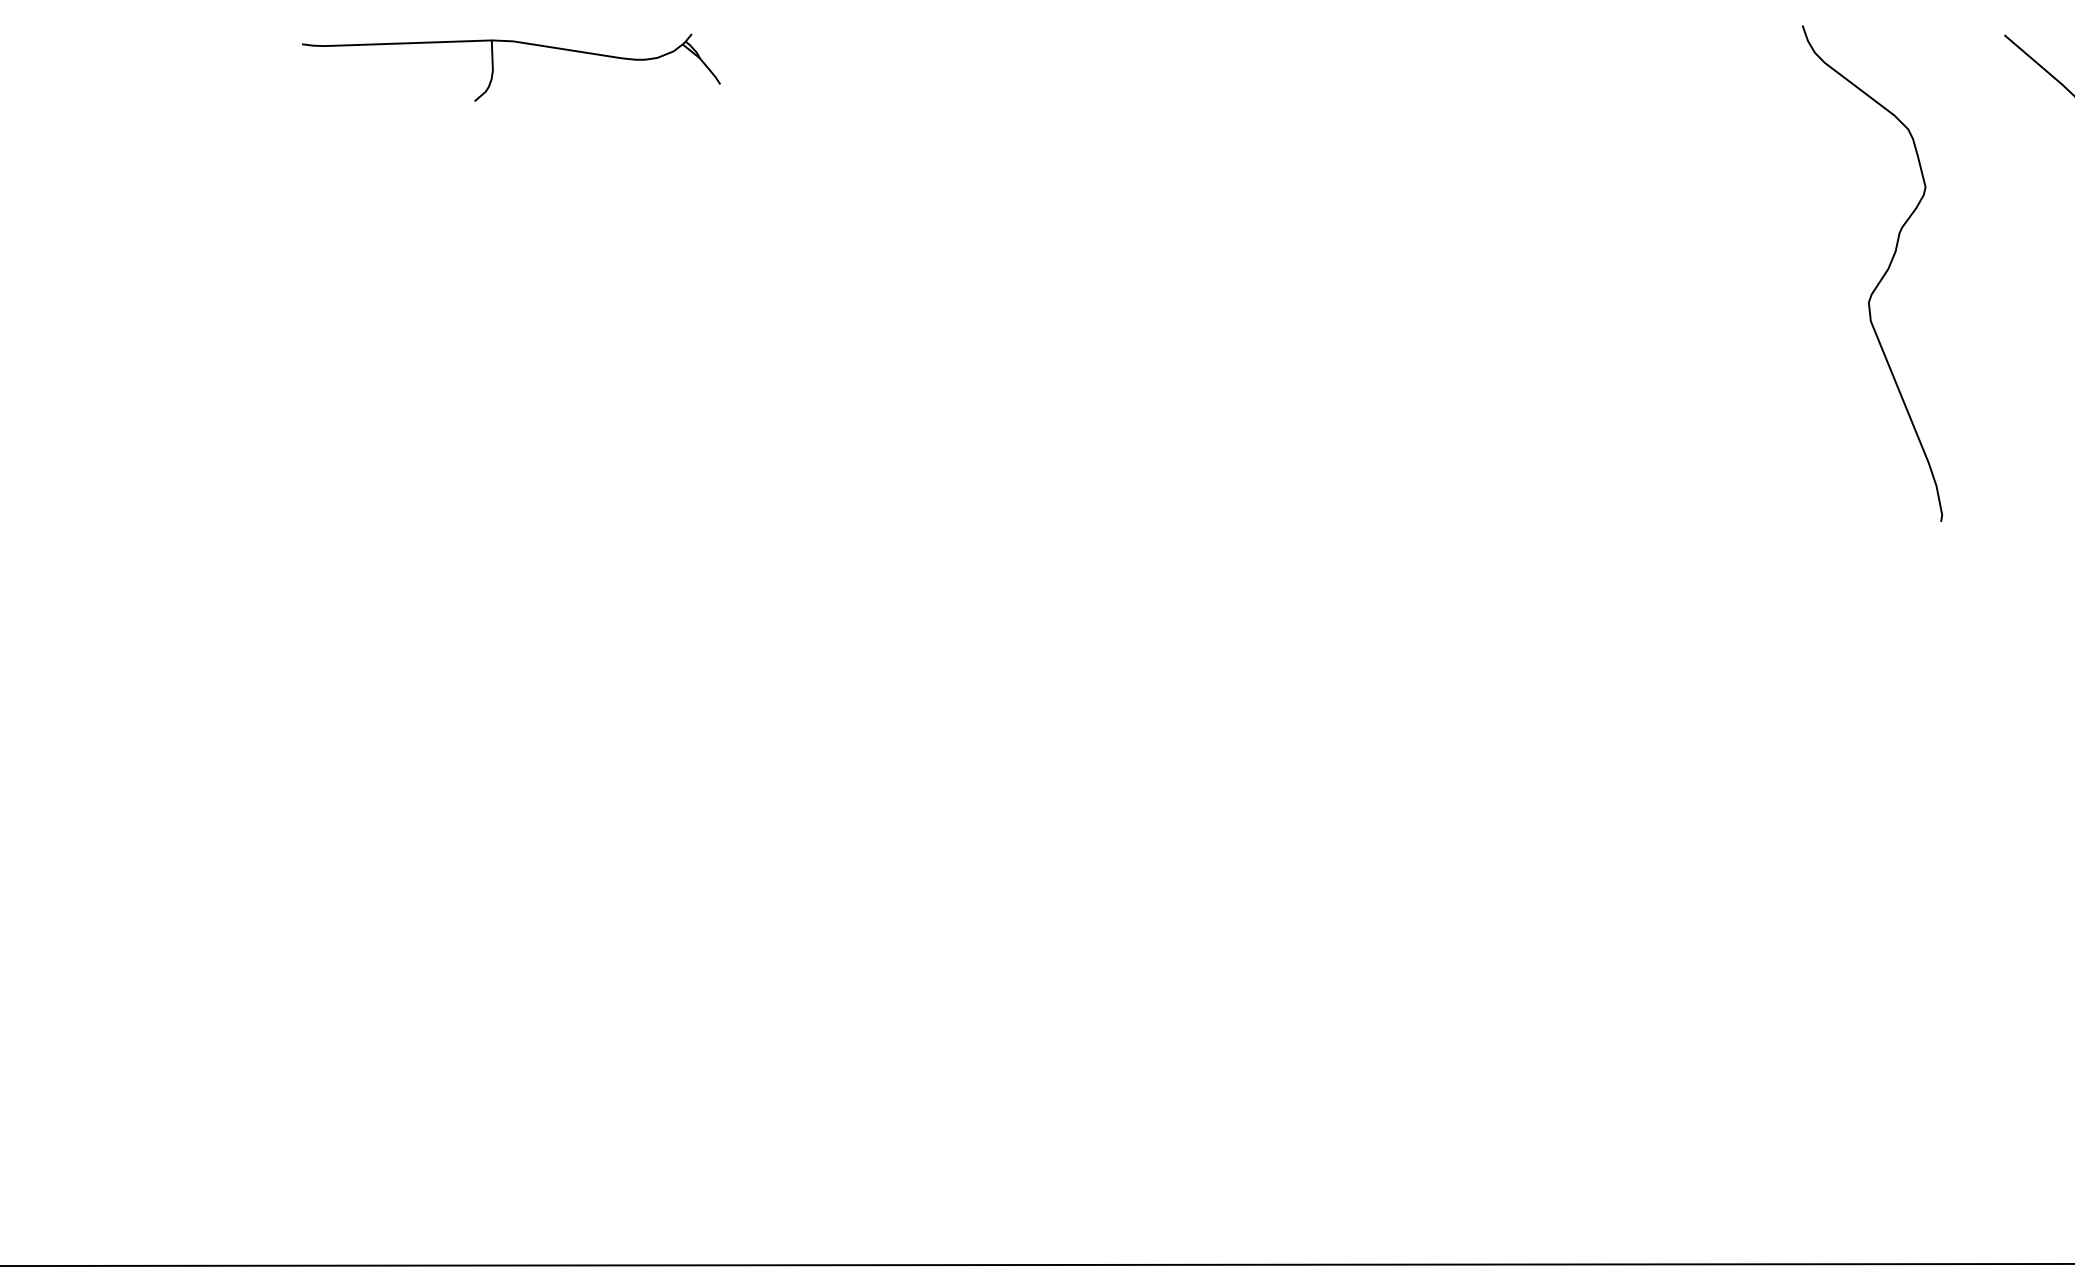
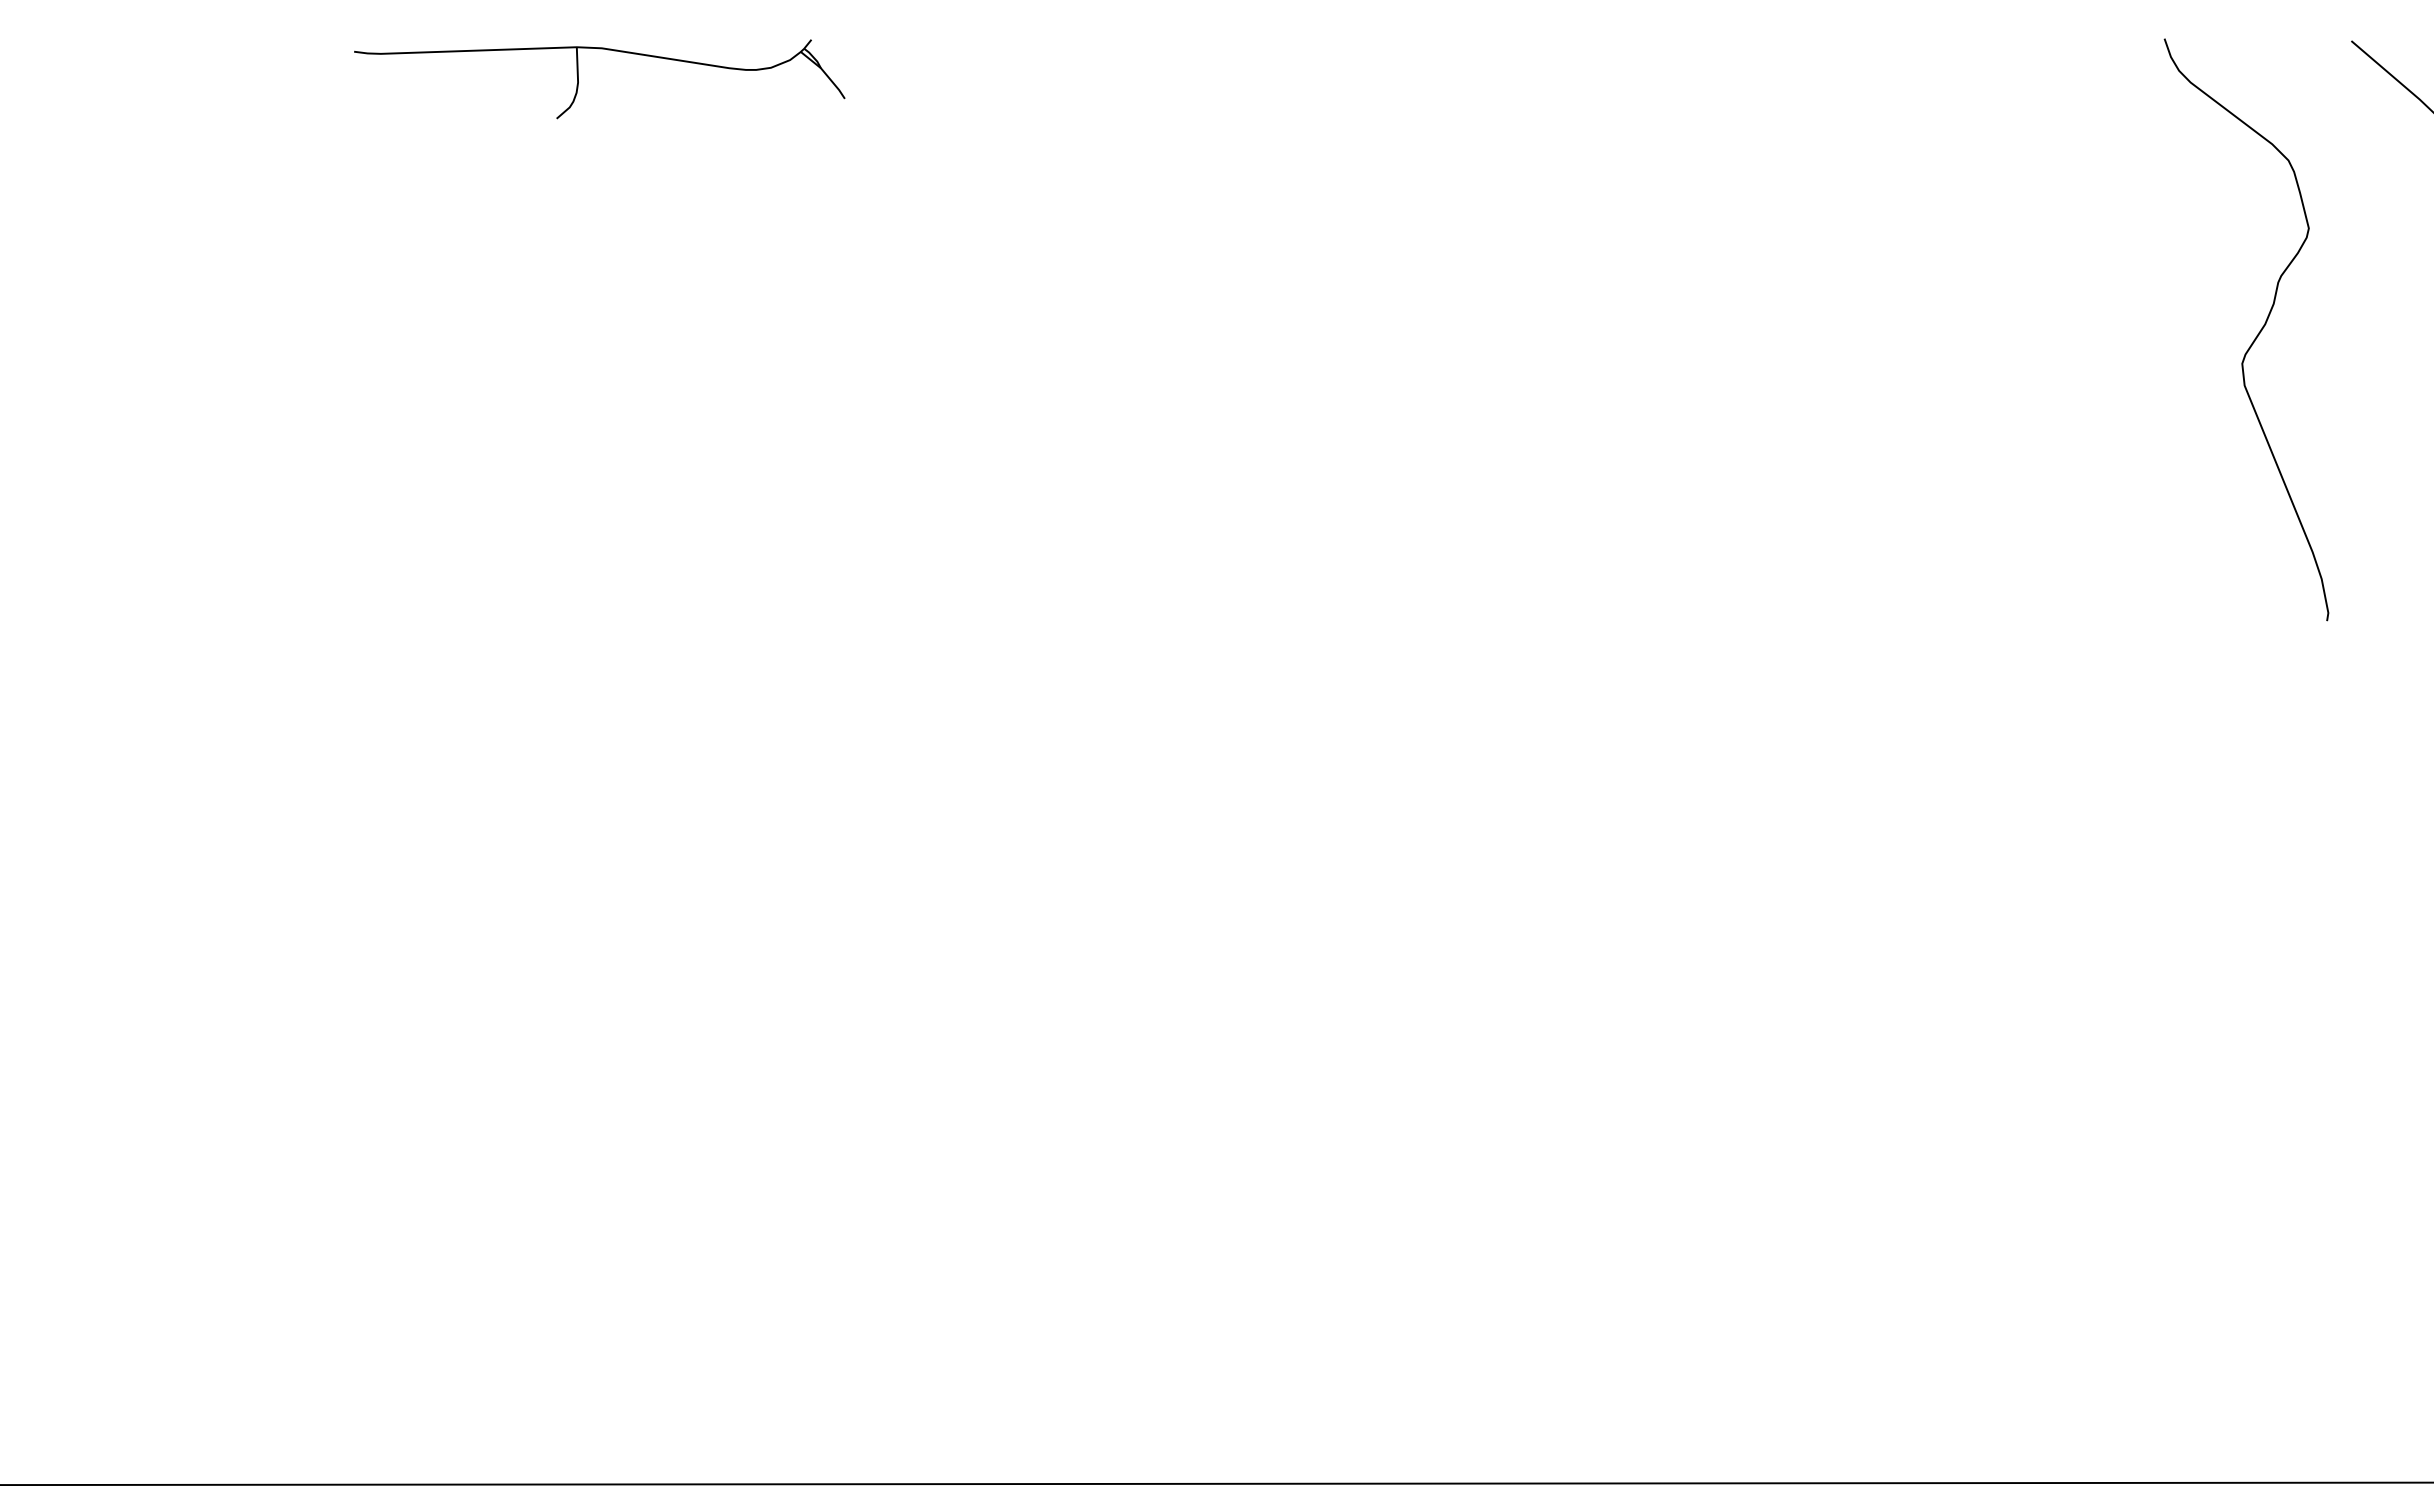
curve: (1880, 278) -> (2256, 335), moved

